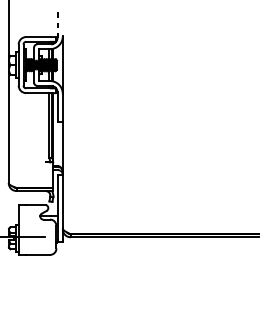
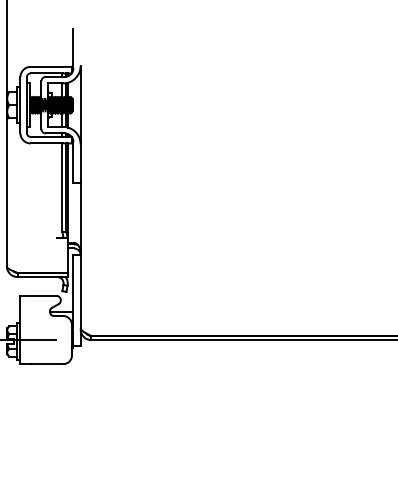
line: (57, 23) -> (73, 48), dashed -> solid

